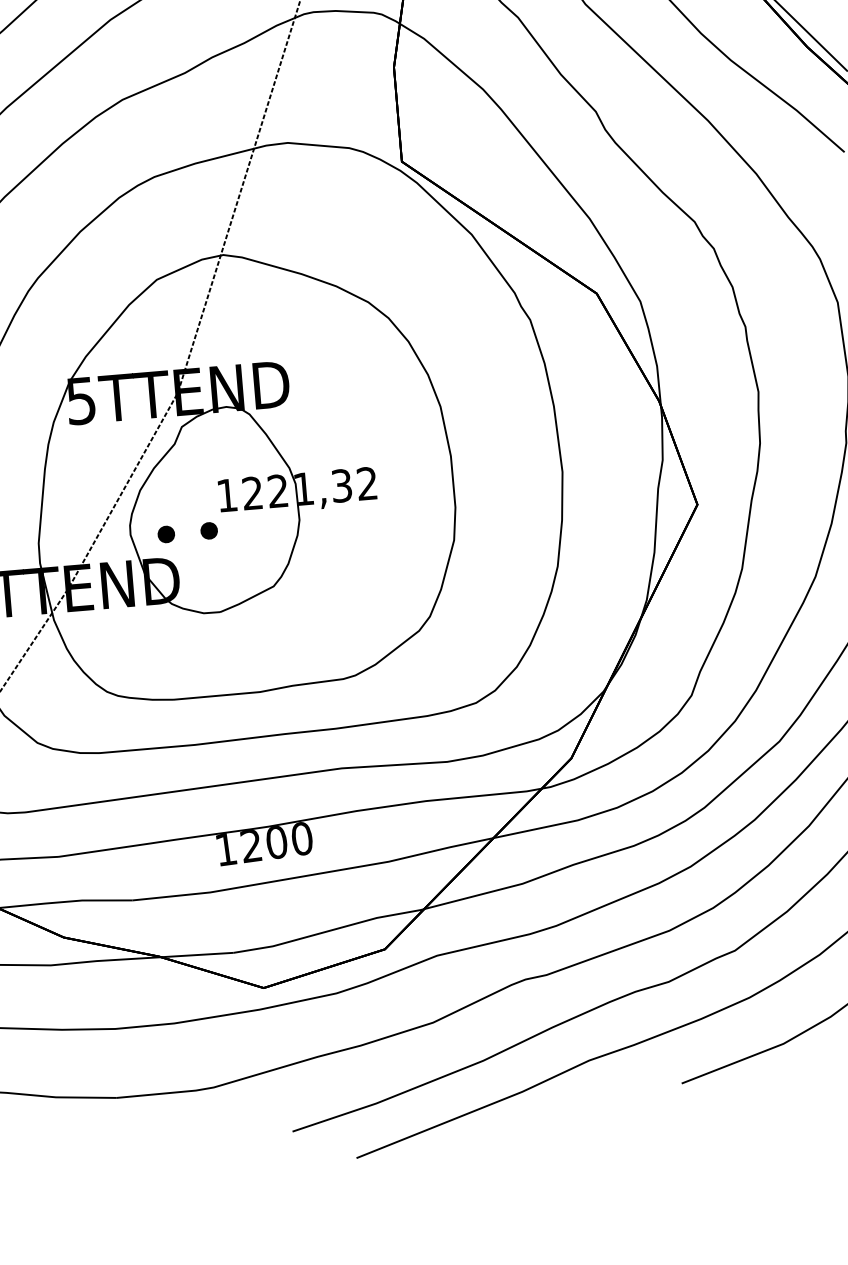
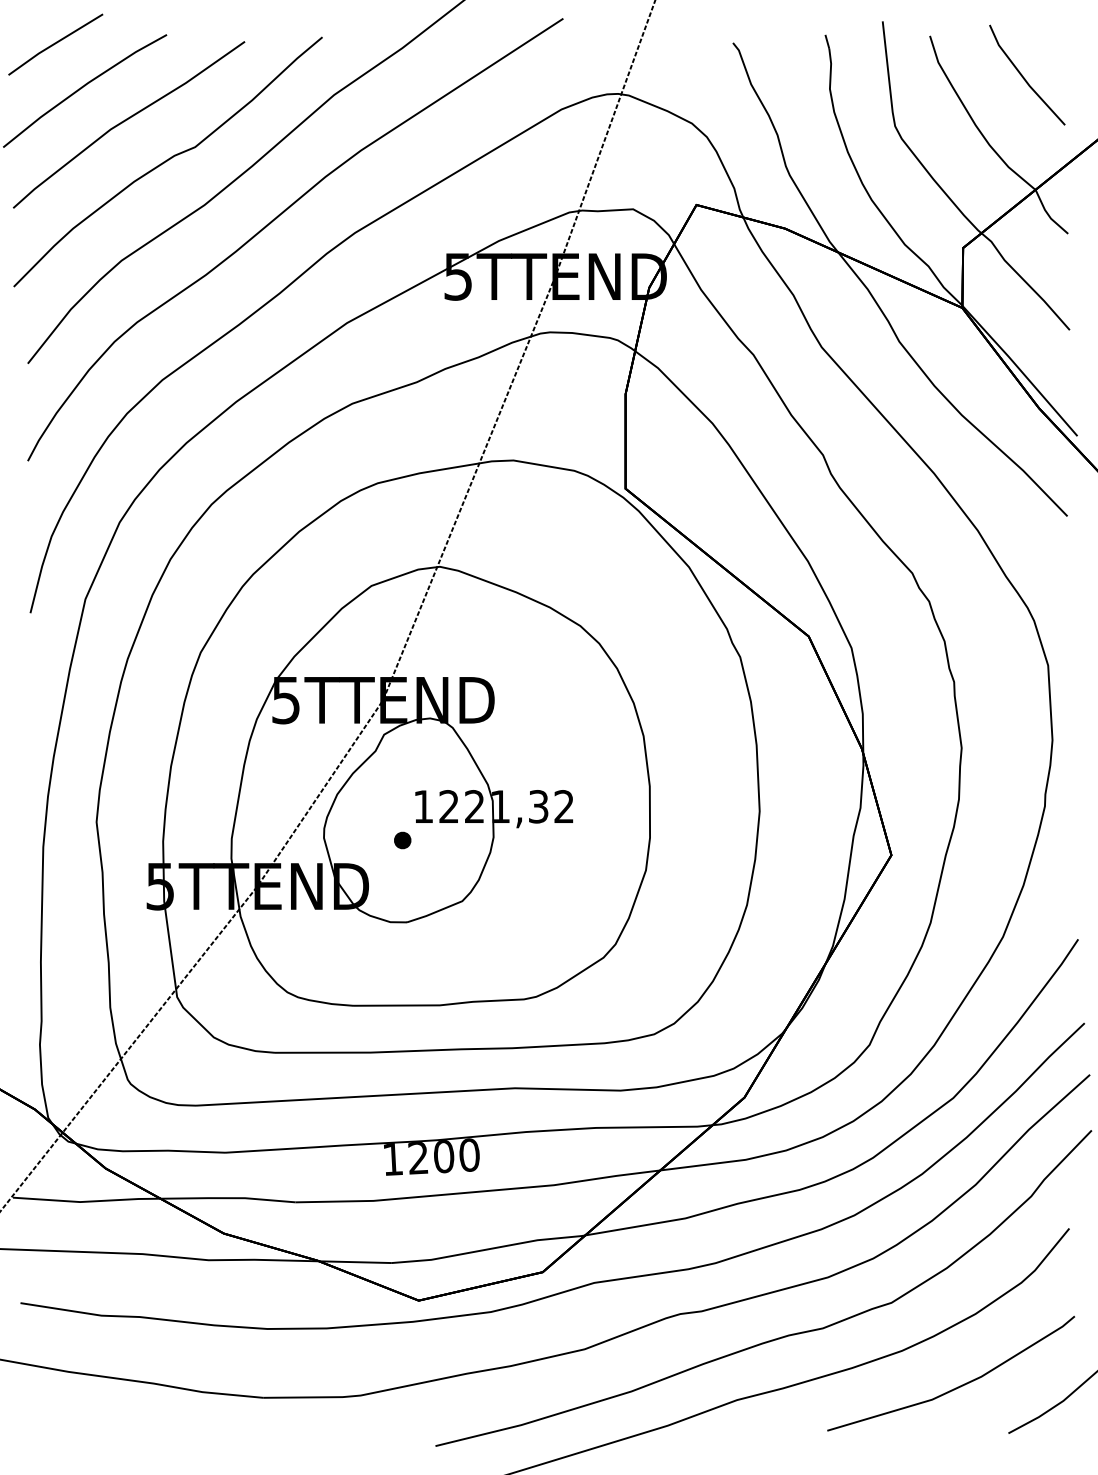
part: (166, 534) -> (359, 840), removed

